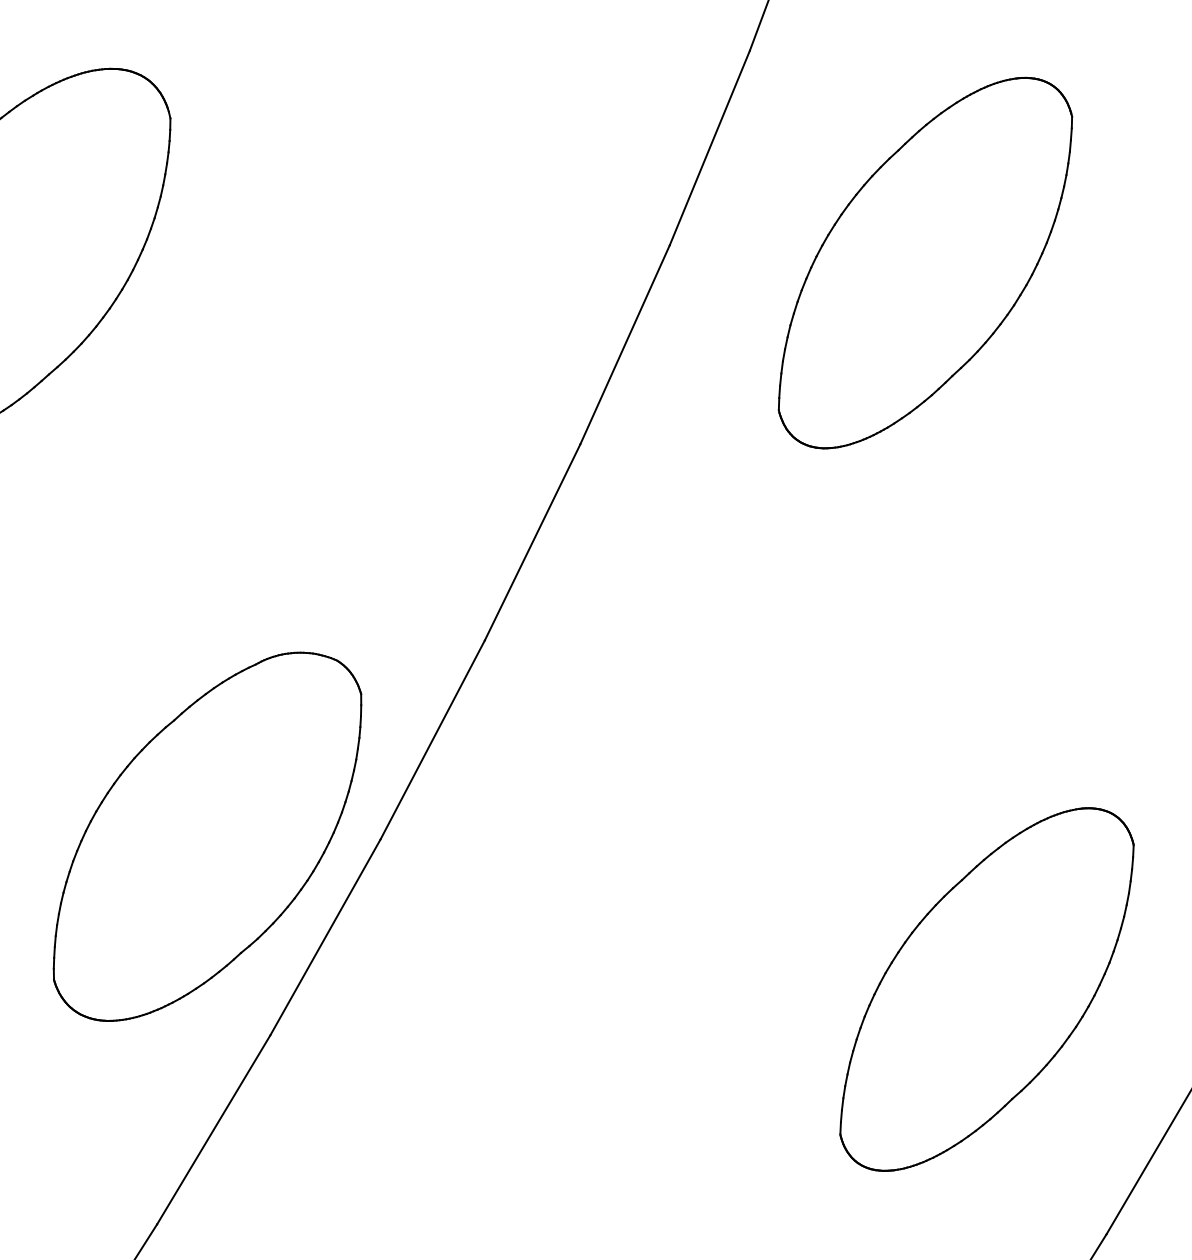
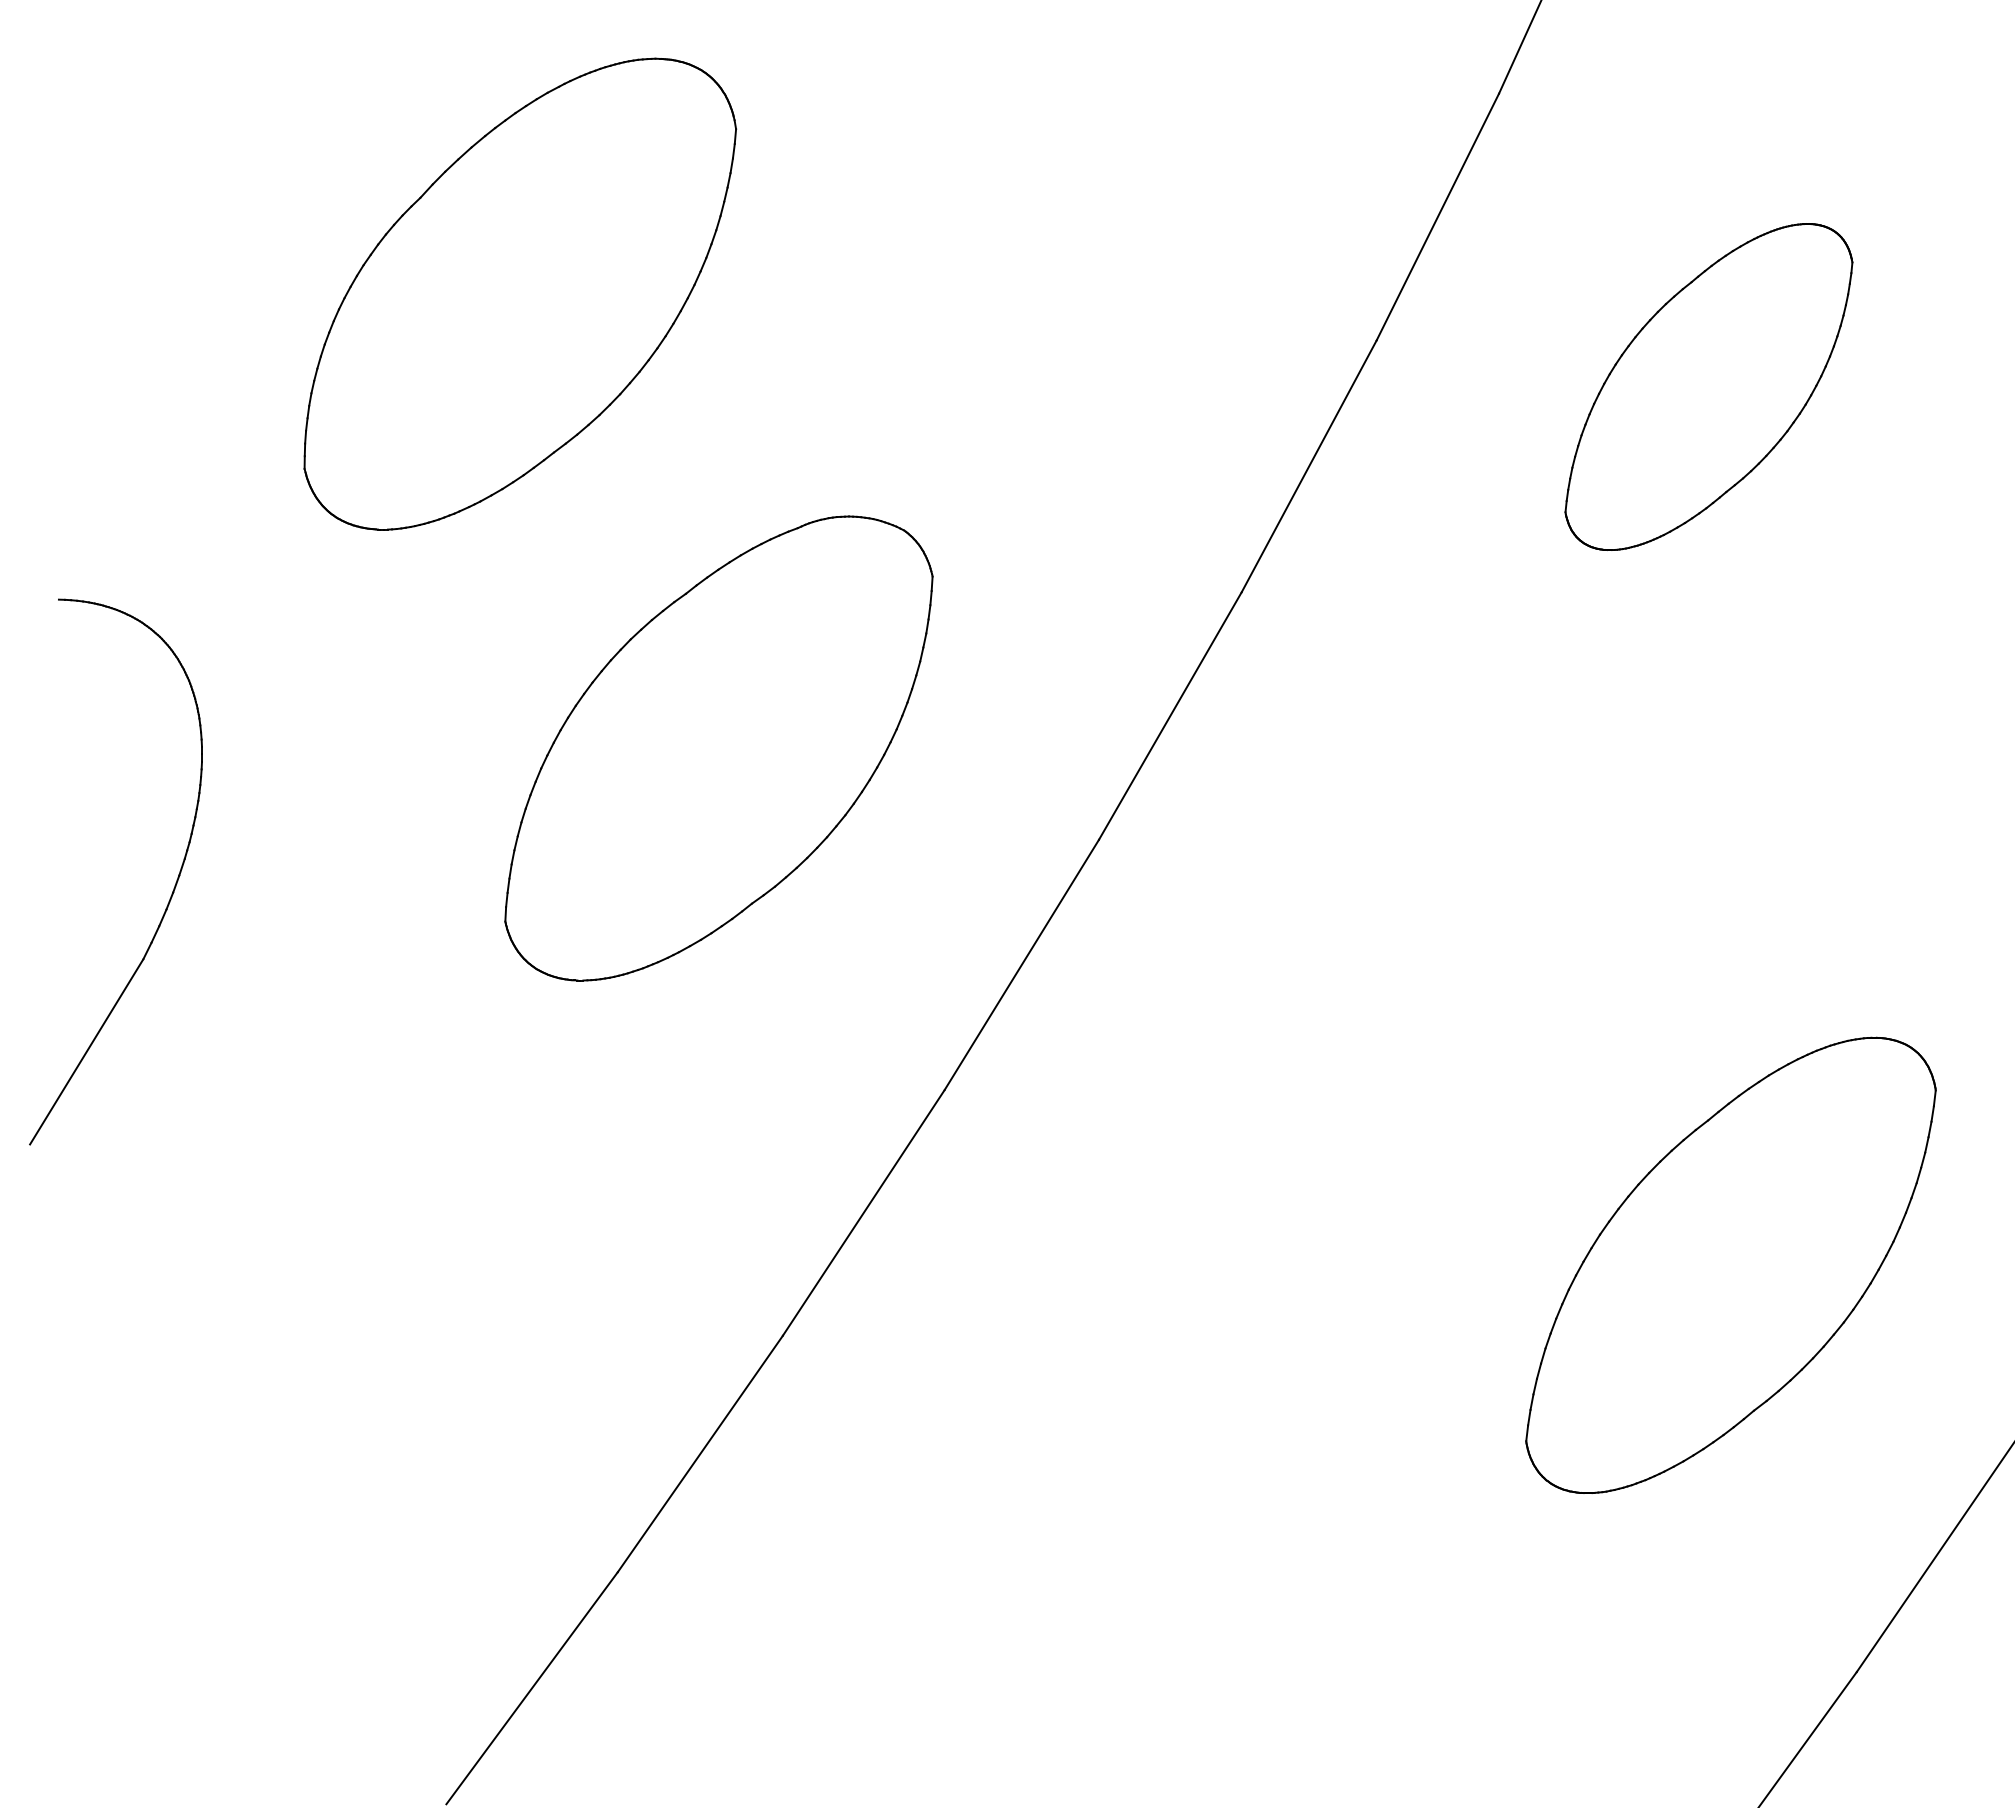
part: (925, 262) -> (1708, 386), size x0.7
part: (207, 836) -> (718, 748), moved
part: (986, 988) -> (1730, 1264), moved

